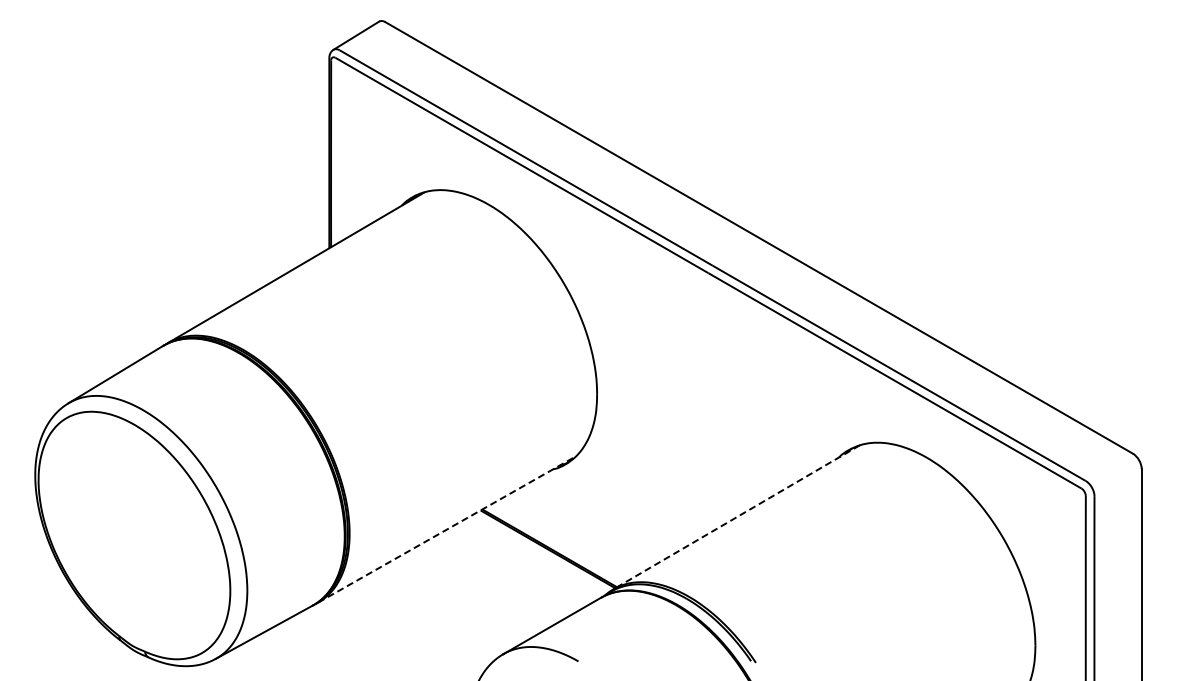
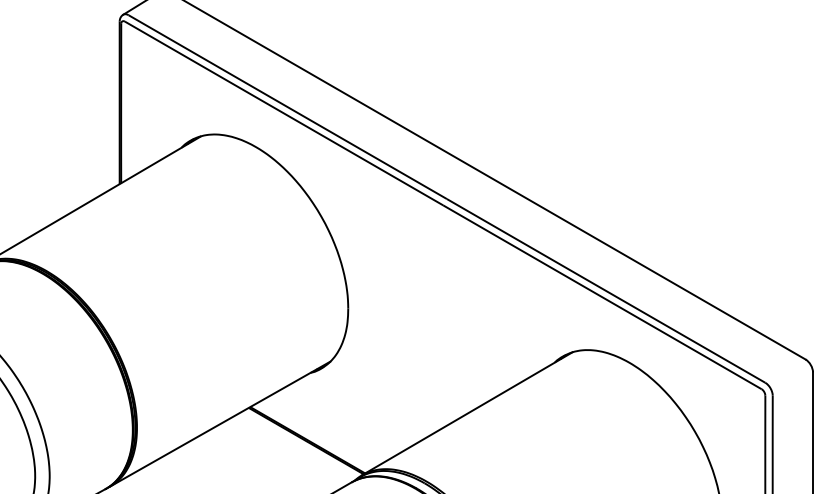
line: (736, 517) -> (467, 413), dashed -> solid
line: (447, 529) -> (220, 424), dashed -> solid

